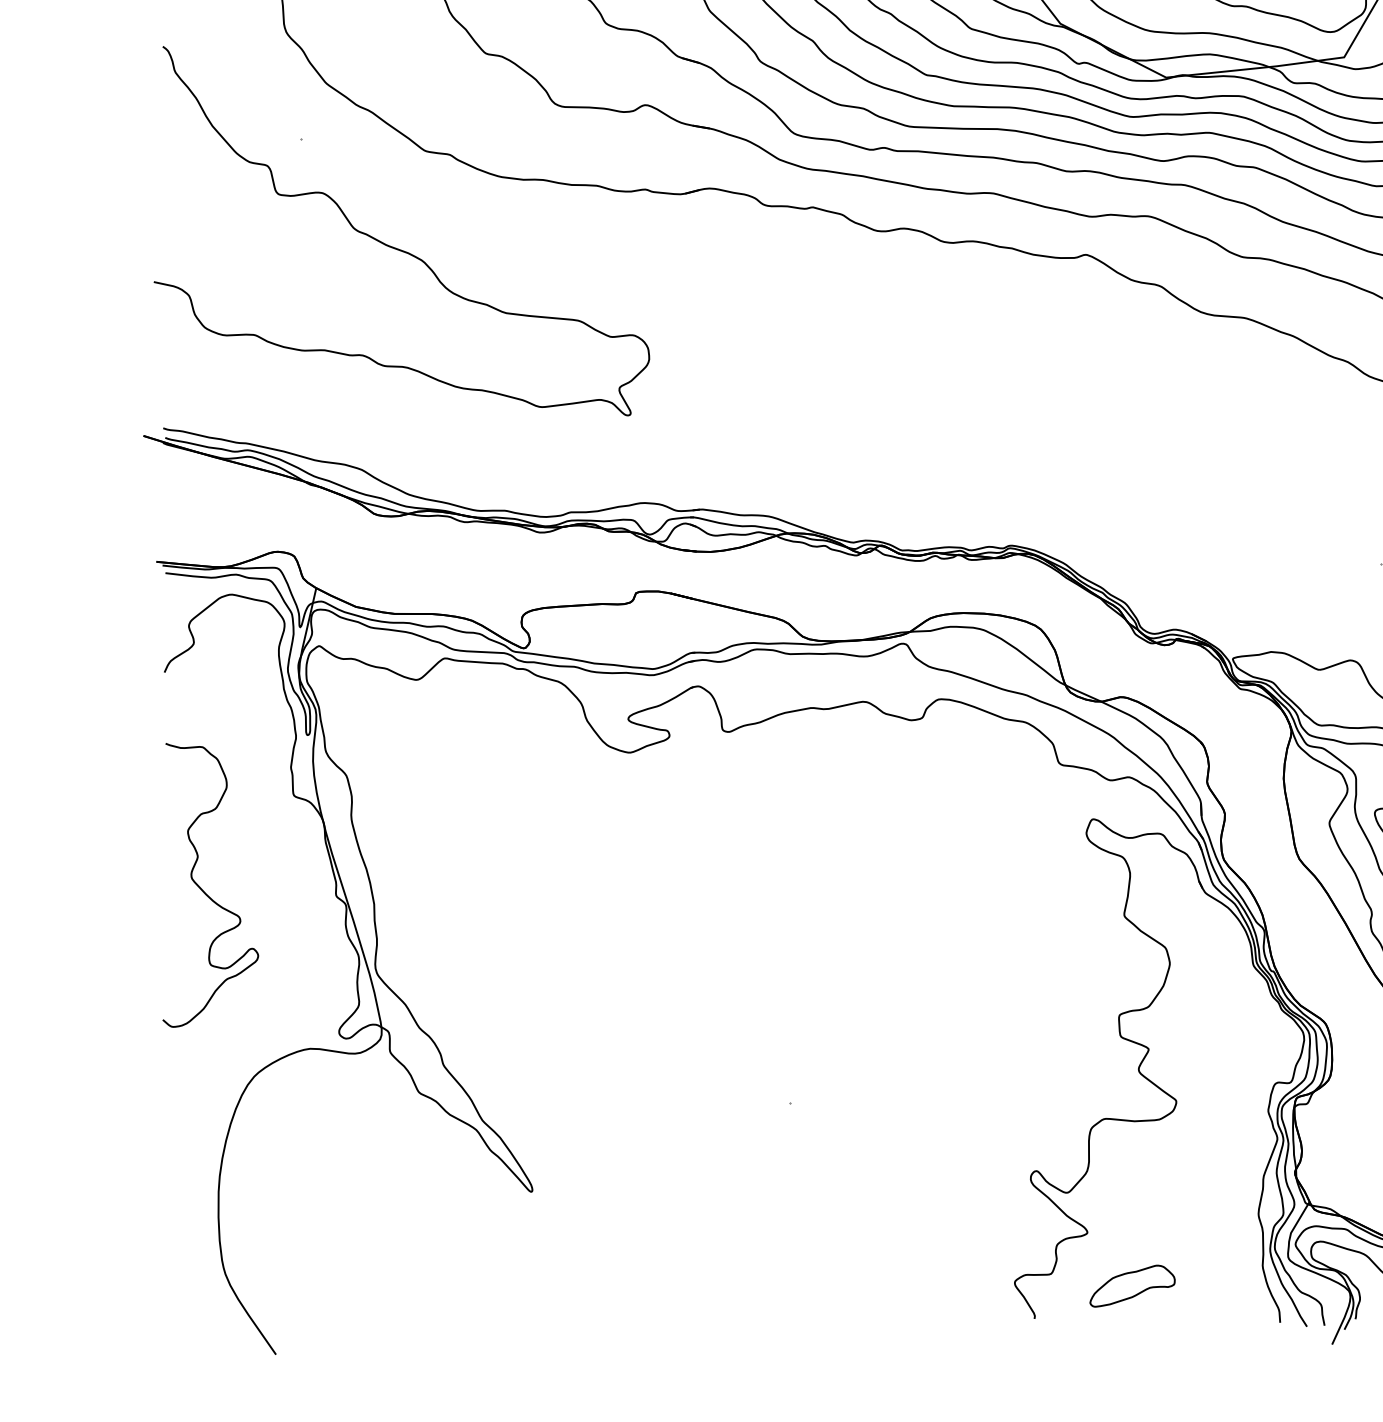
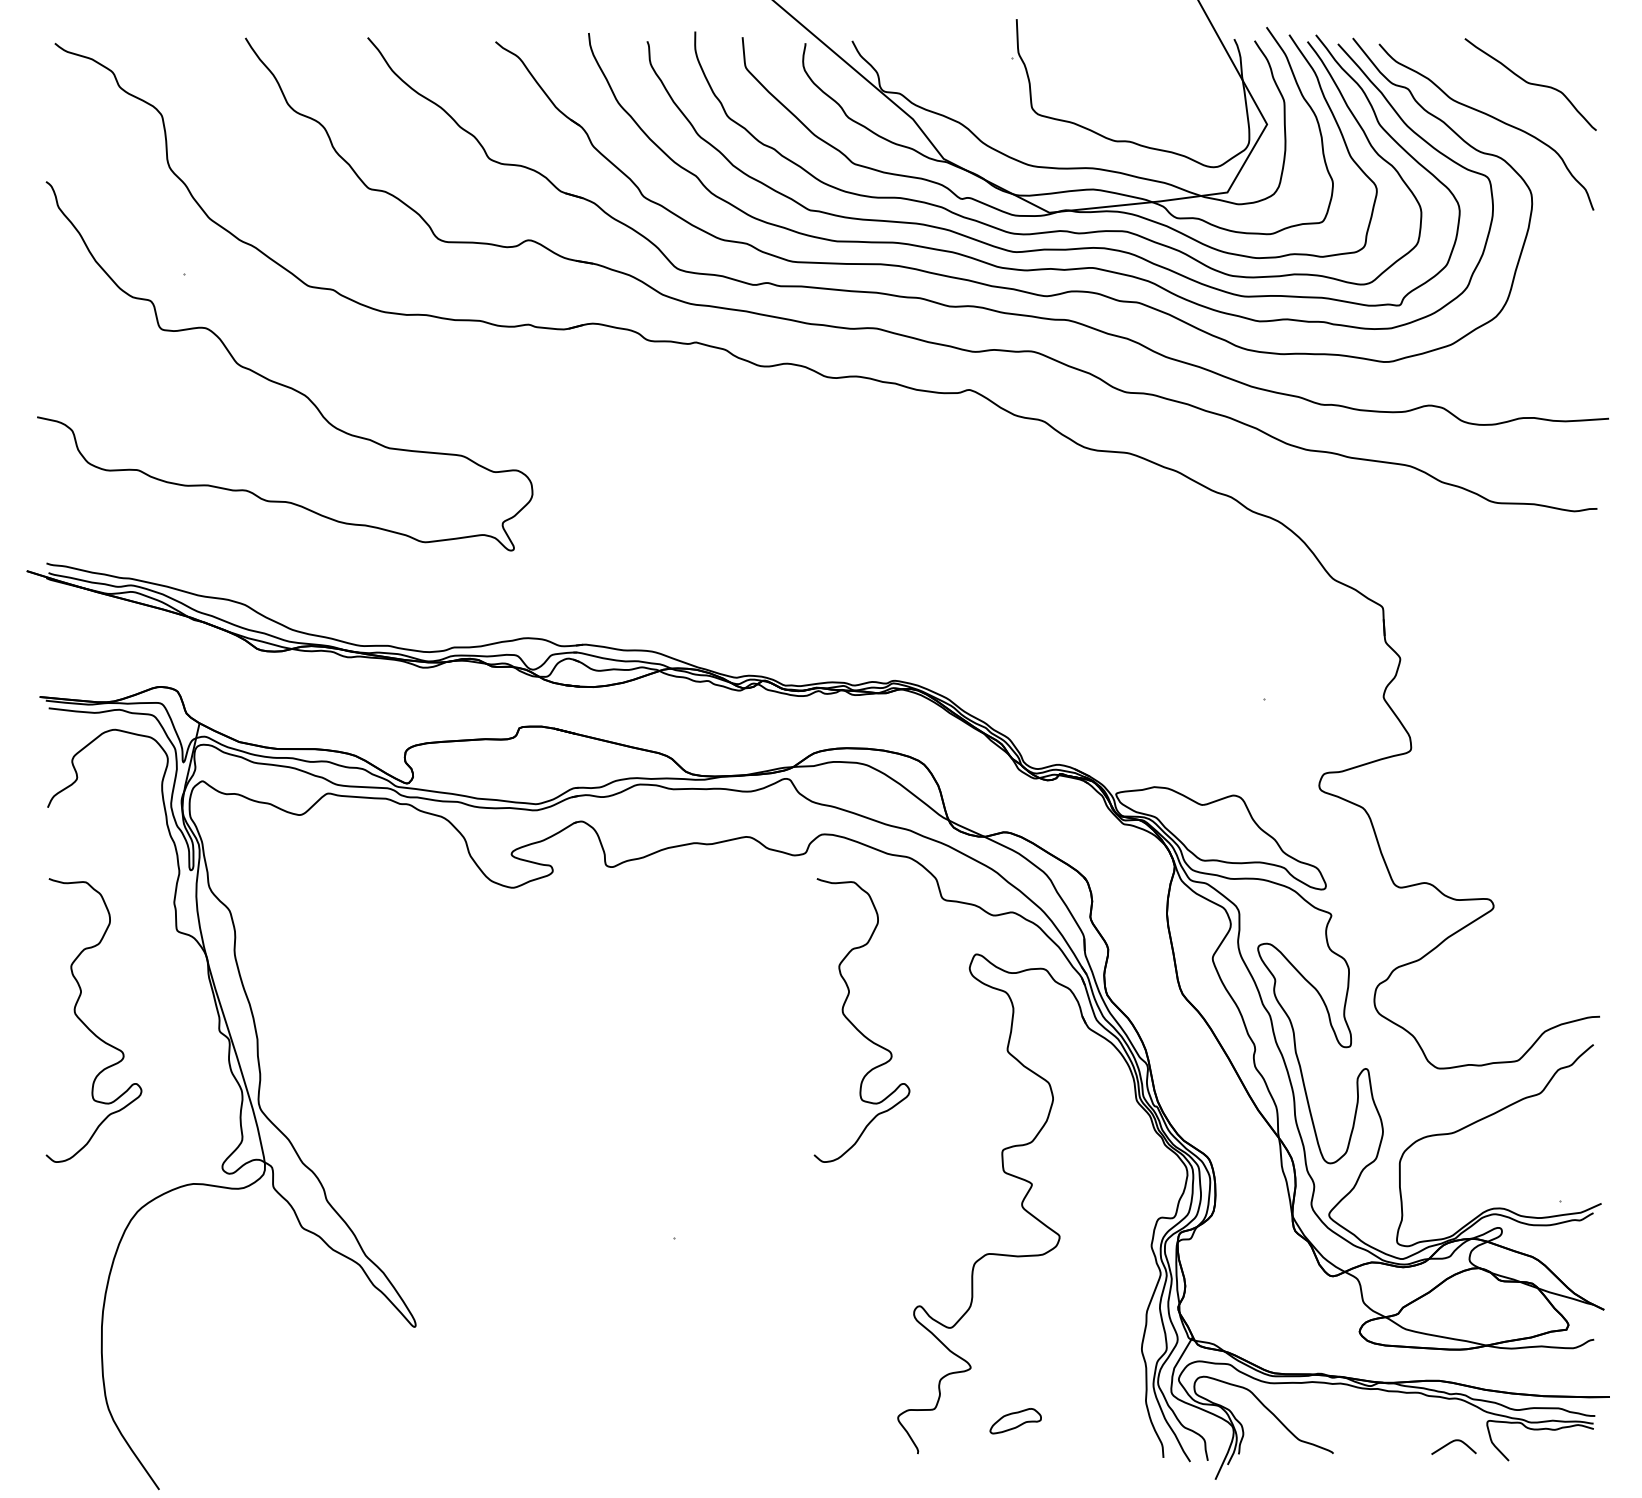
curve: (972, 891) -> (855, 1026), added
part: (1132, 1285) -> (1015, 1420), size x0.6

